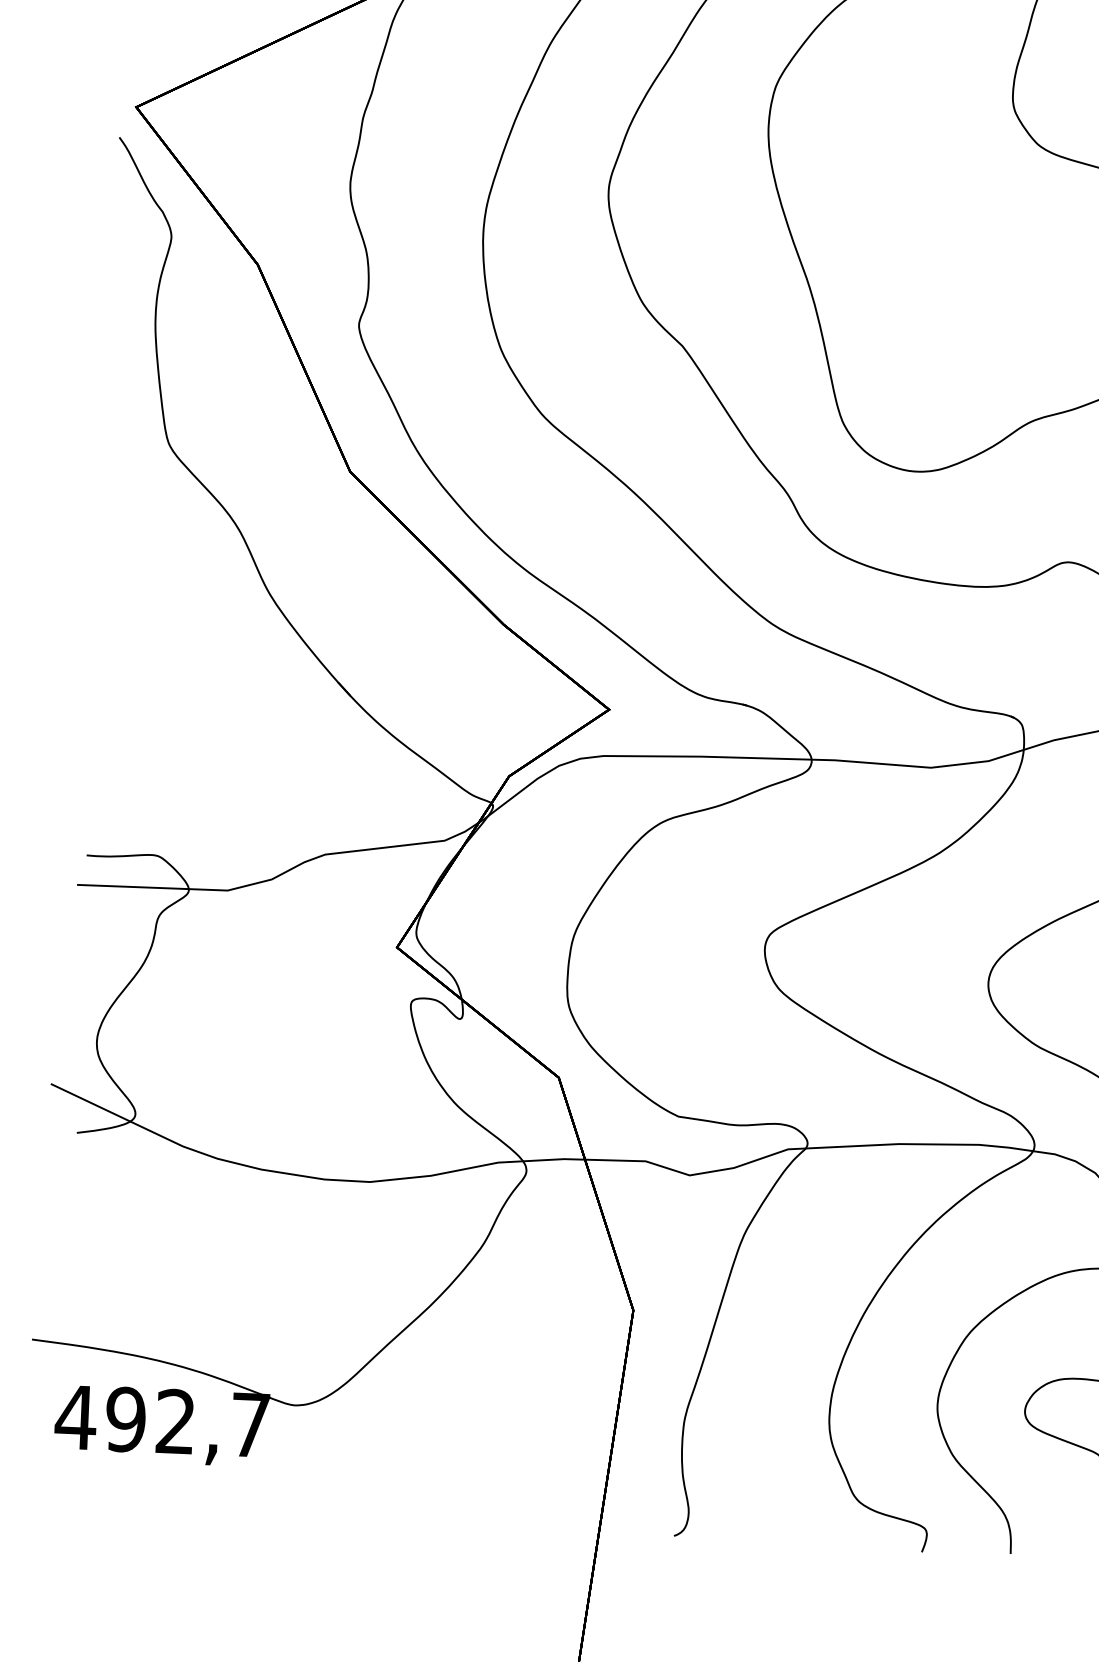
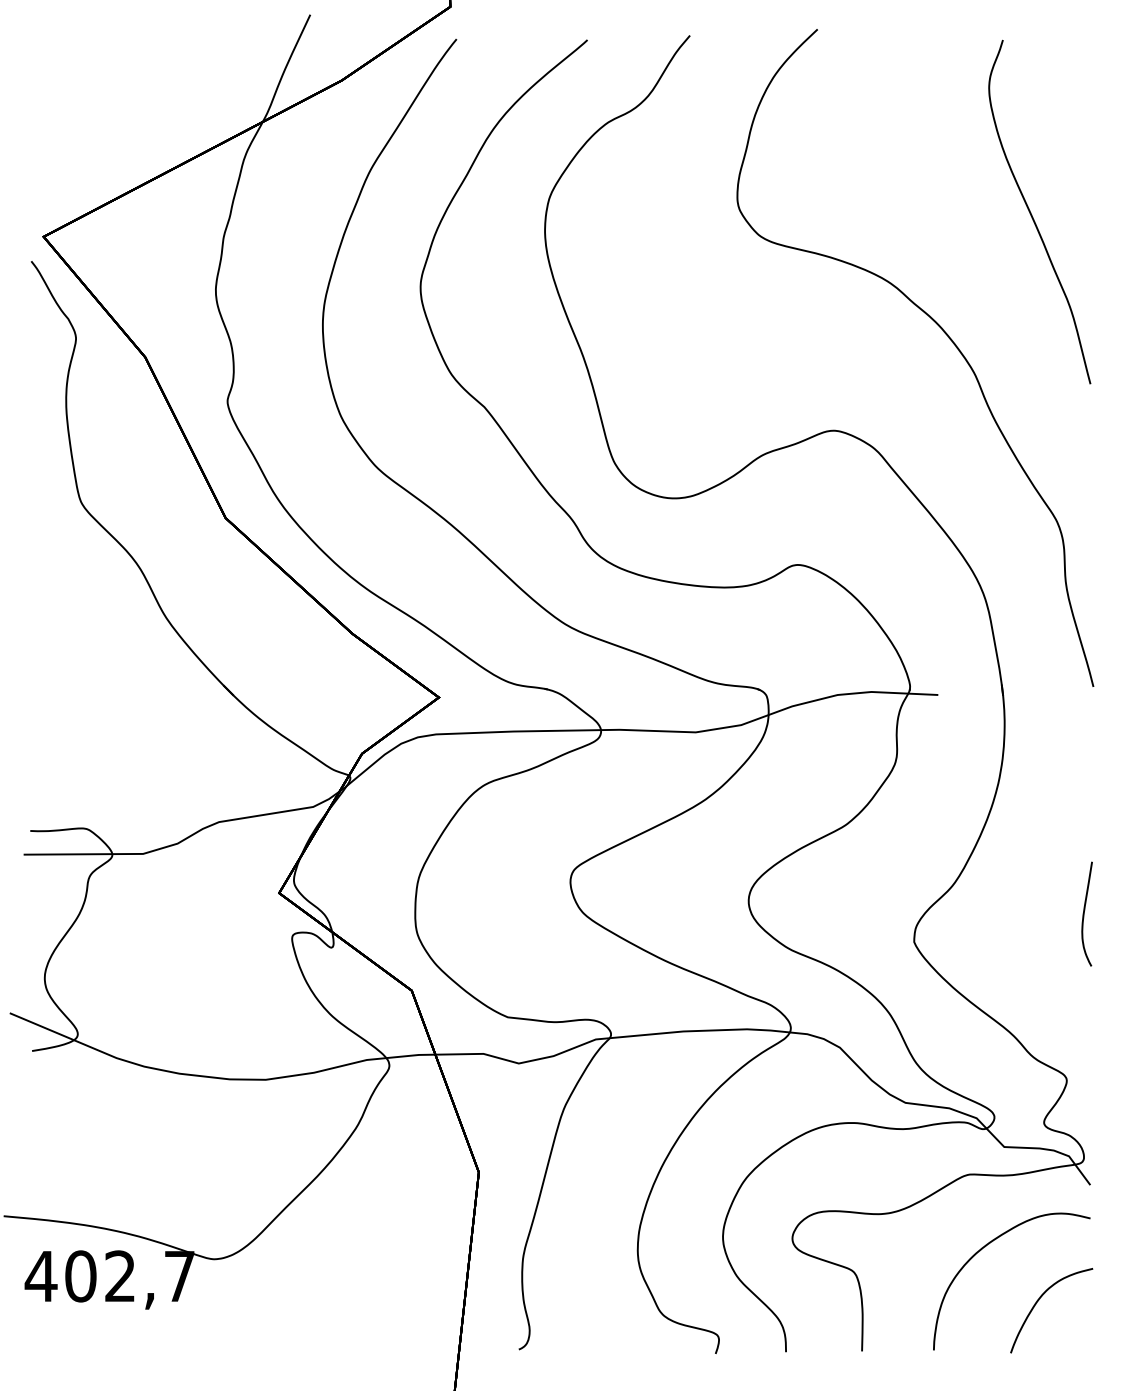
text: (125, 1419) -> (80, 1276), 492,7 -> 402,7

